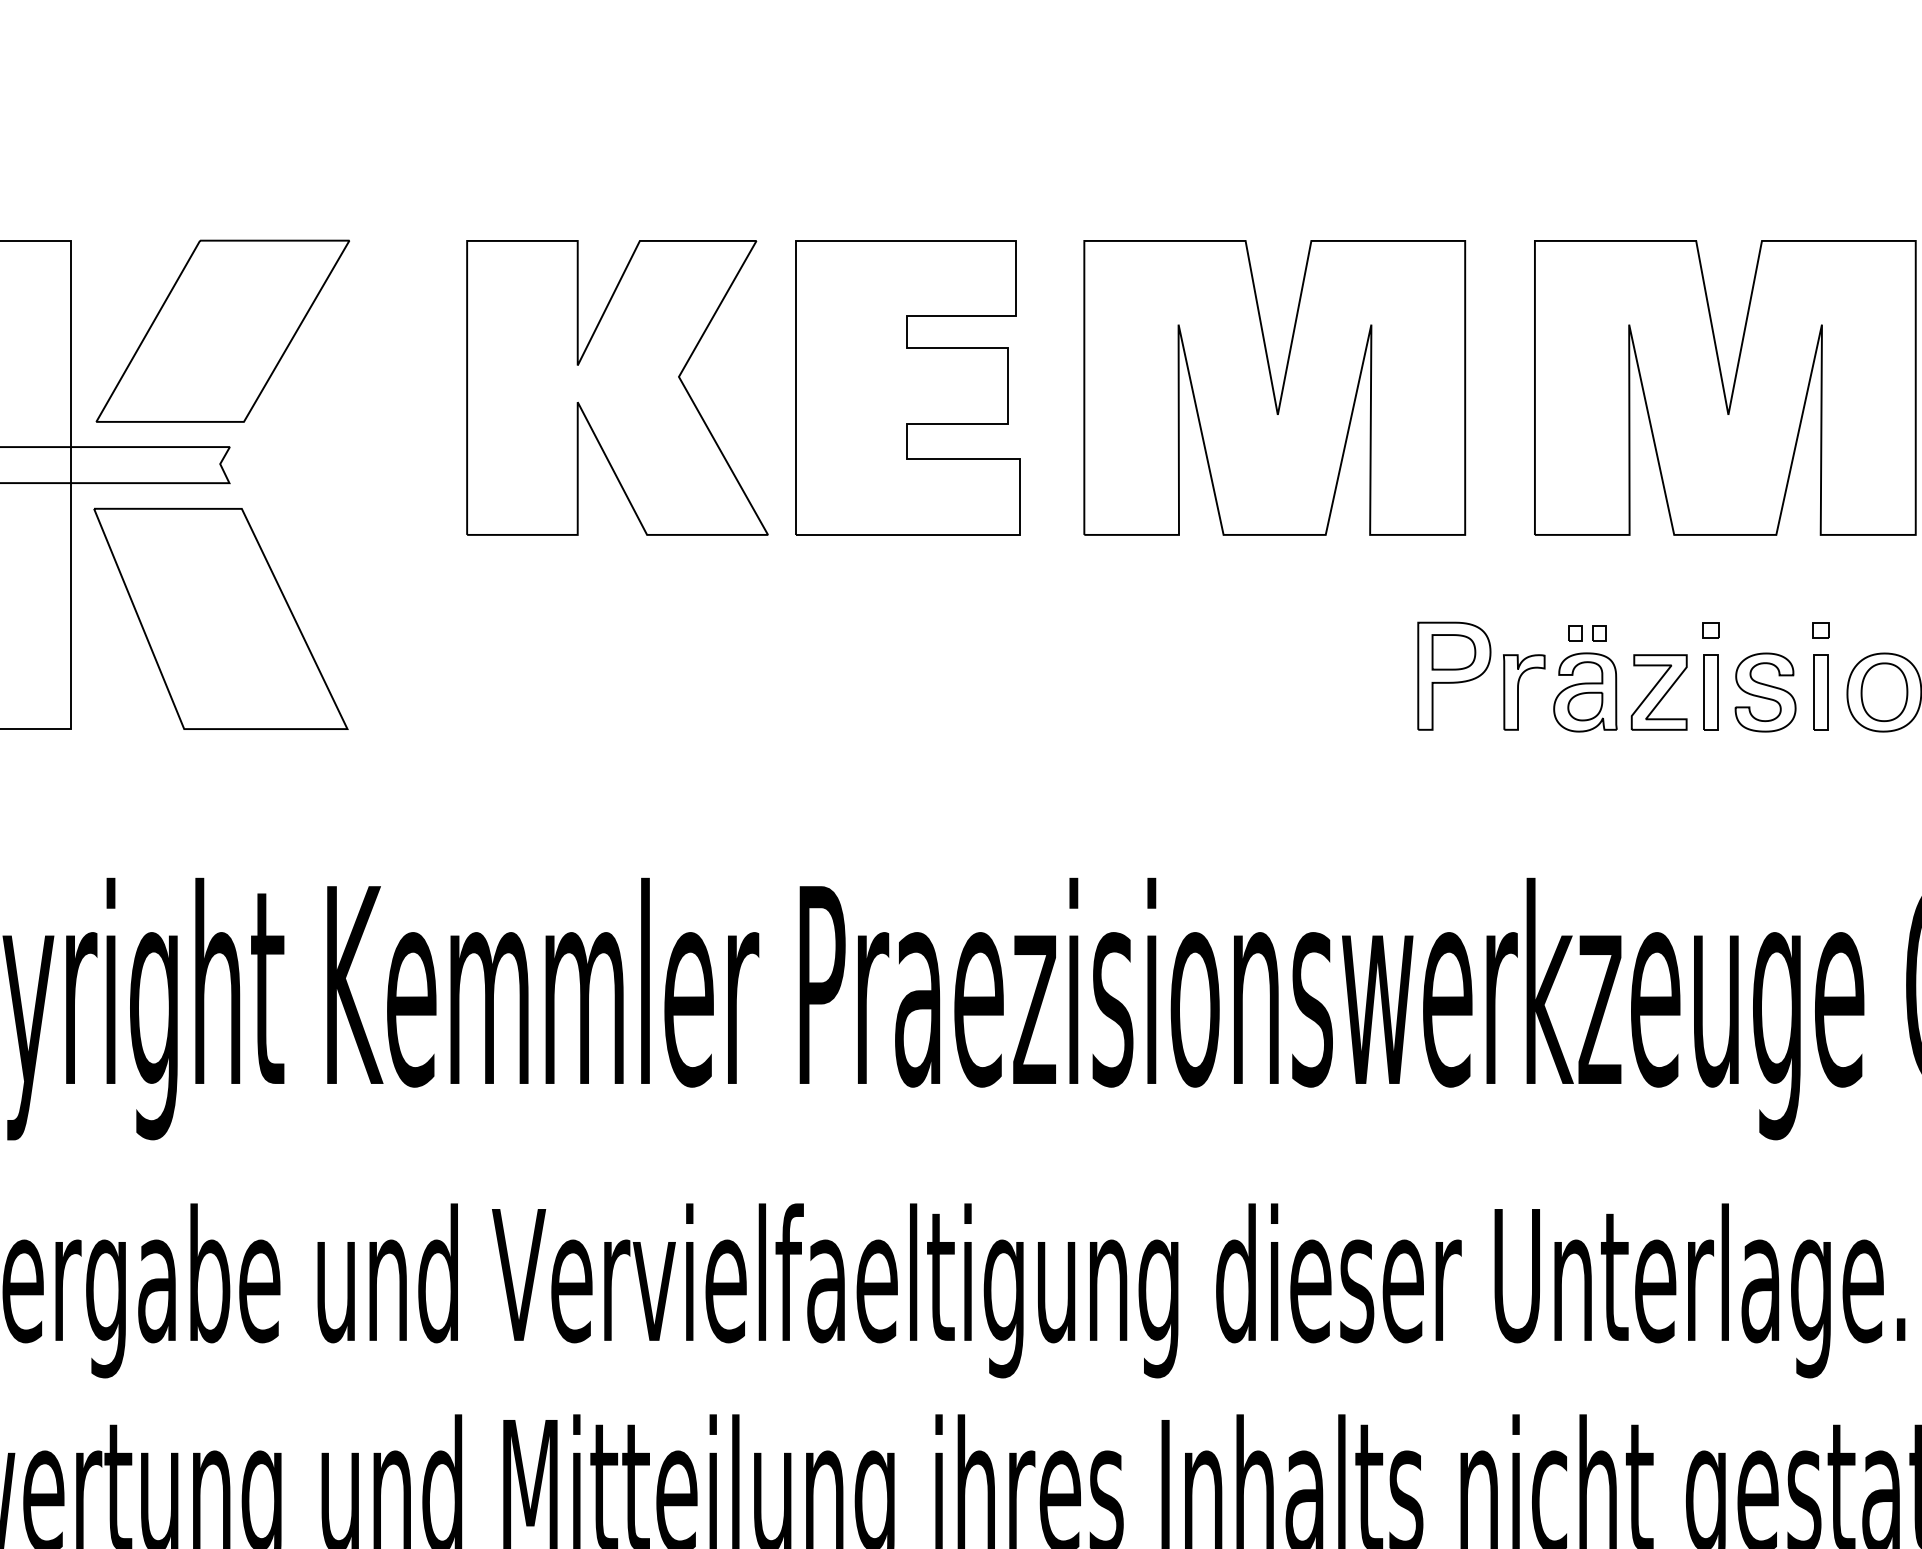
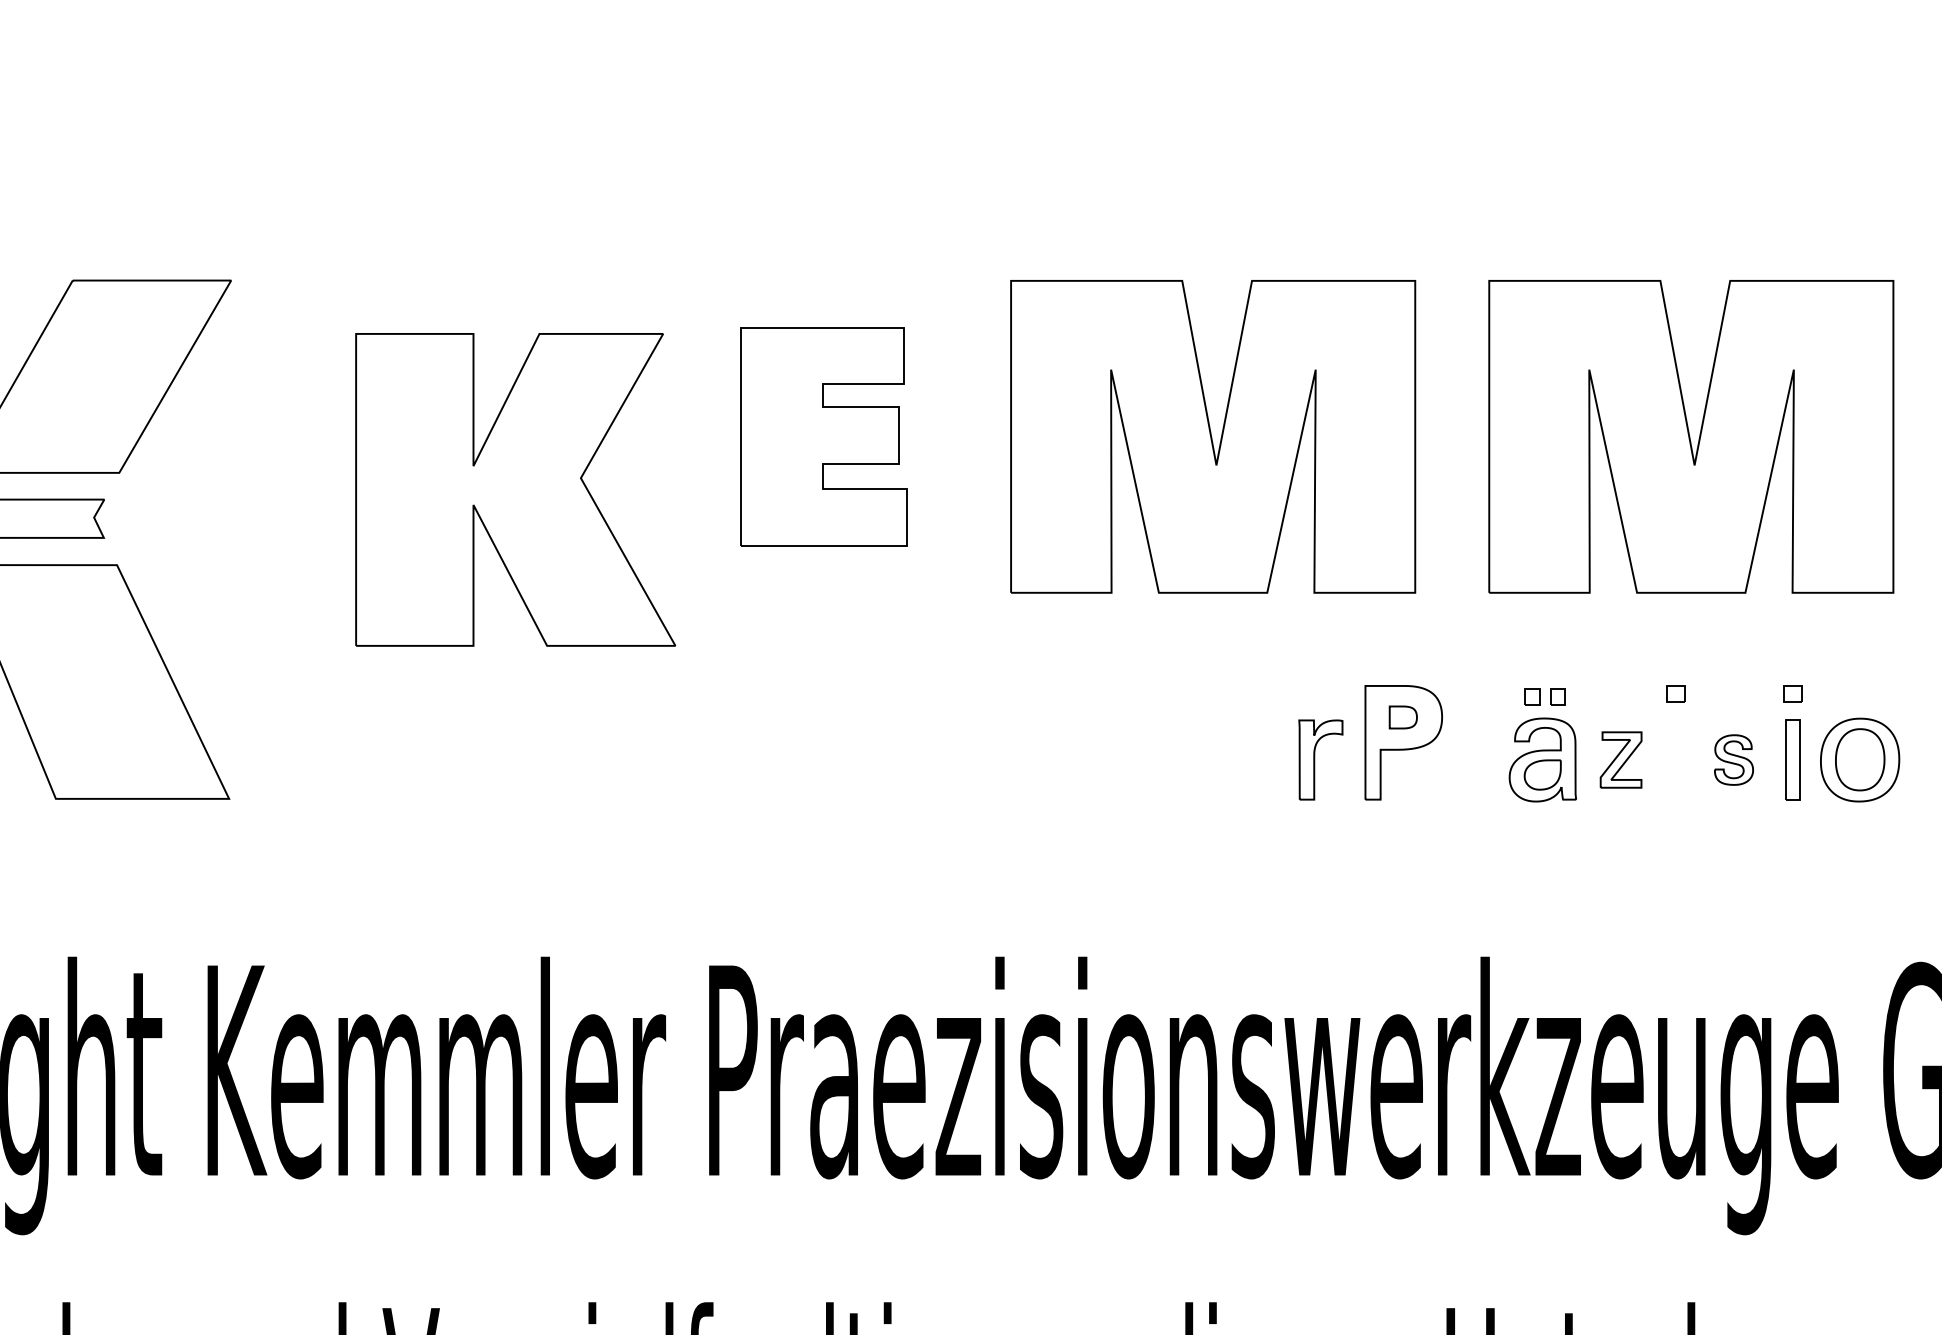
part: (617, 387) -> (515, 489), moved
part: (907, 387) -> (823, 436), size x0.7
part: (1453, 652) -> (1402, 717), size x0.6
part: (1524, 692) -> (1321, 760), moved
part: (1658, 692) -> (1620, 760), size x0.7
part: (1710, 692) -> (1675, 760), removed
part: (1765, 692) -> (1733, 760), size x0.6

